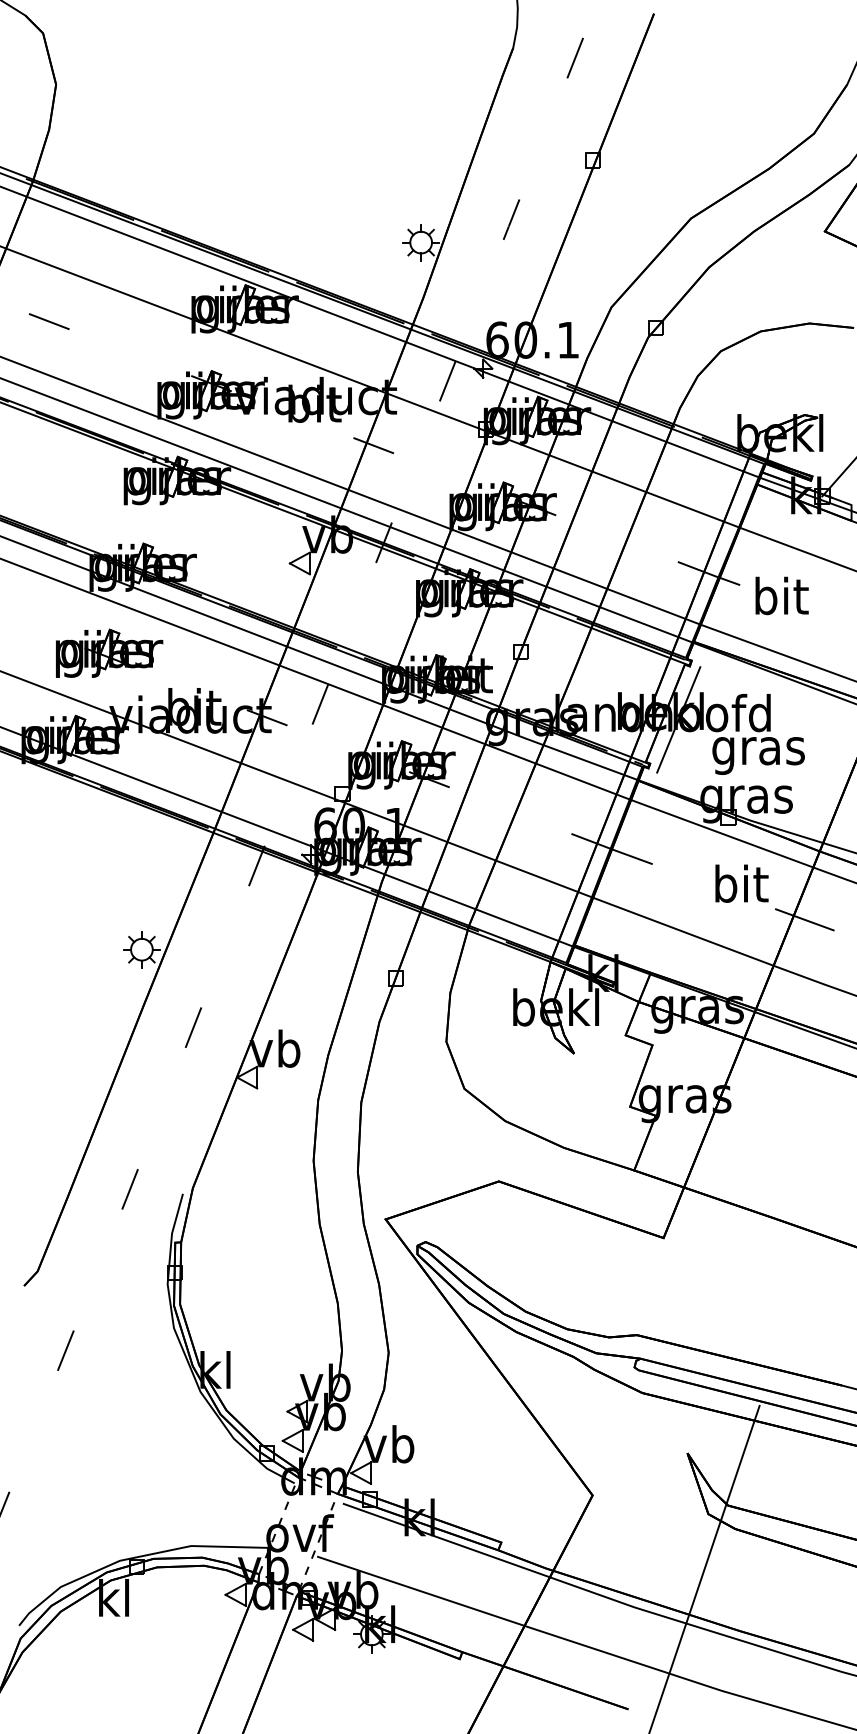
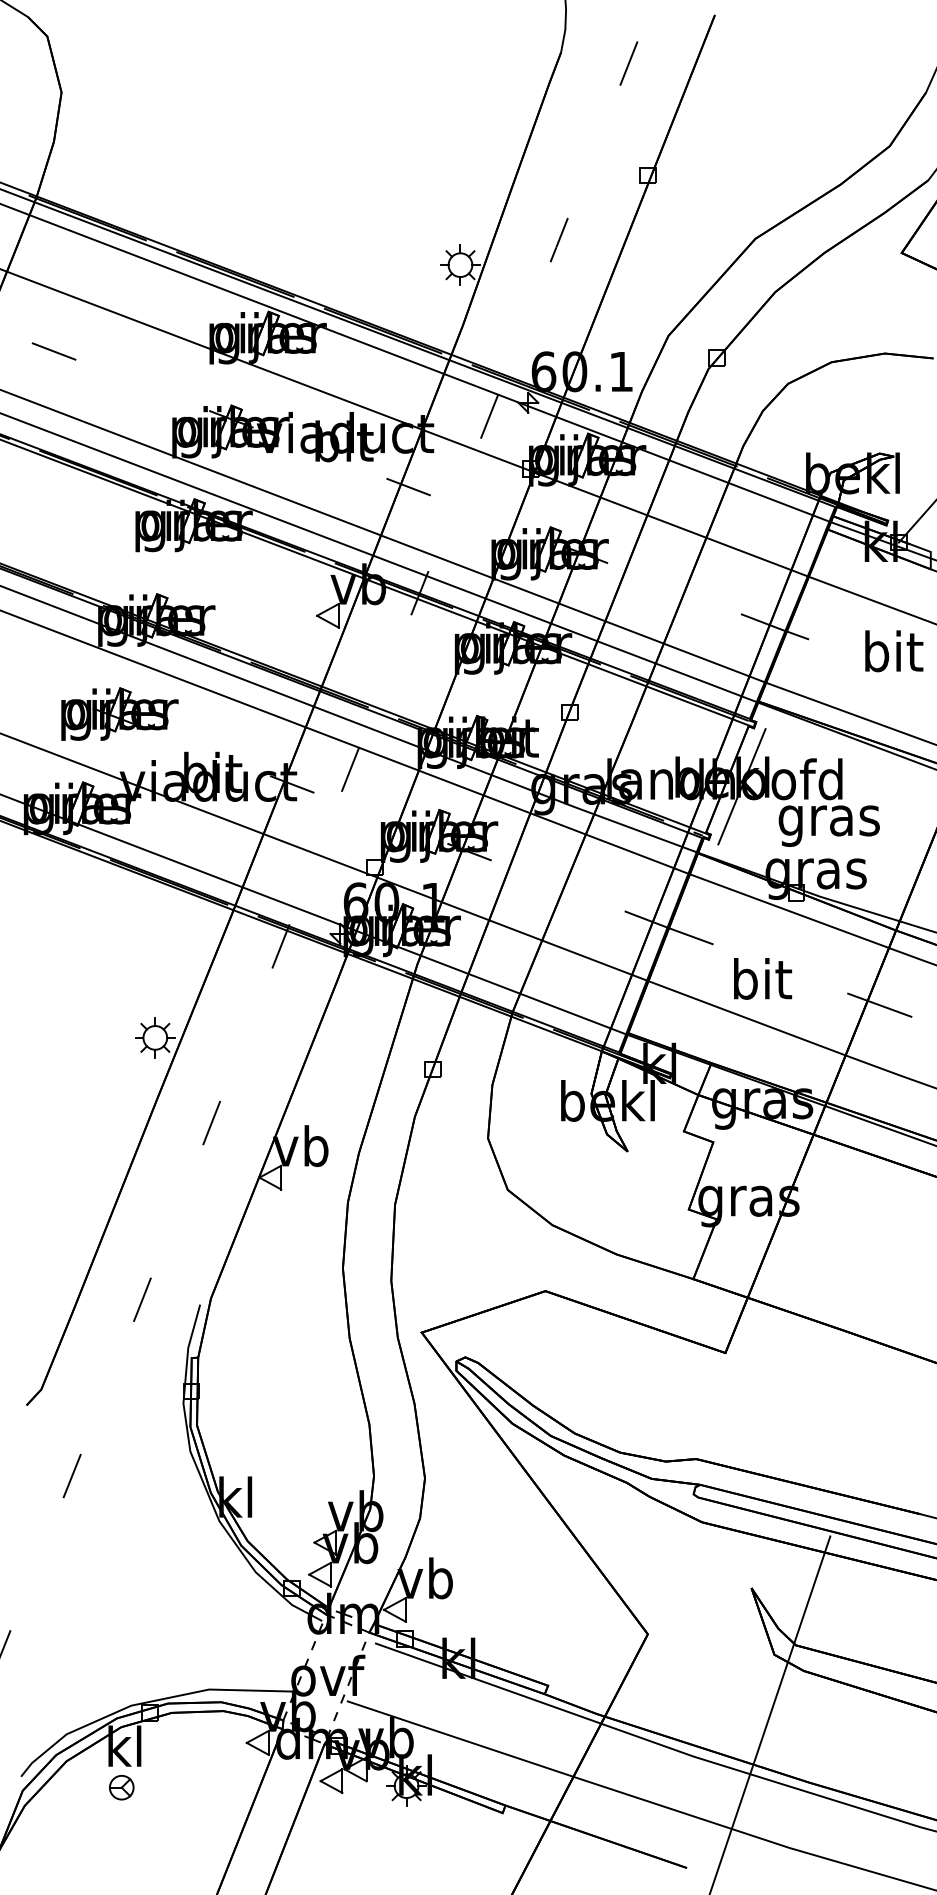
text: (781, 595) -> (893, 650), moved
text: (741, 883) -> (762, 978), moved
part: (110, 1635) -> (120, 1787), added

